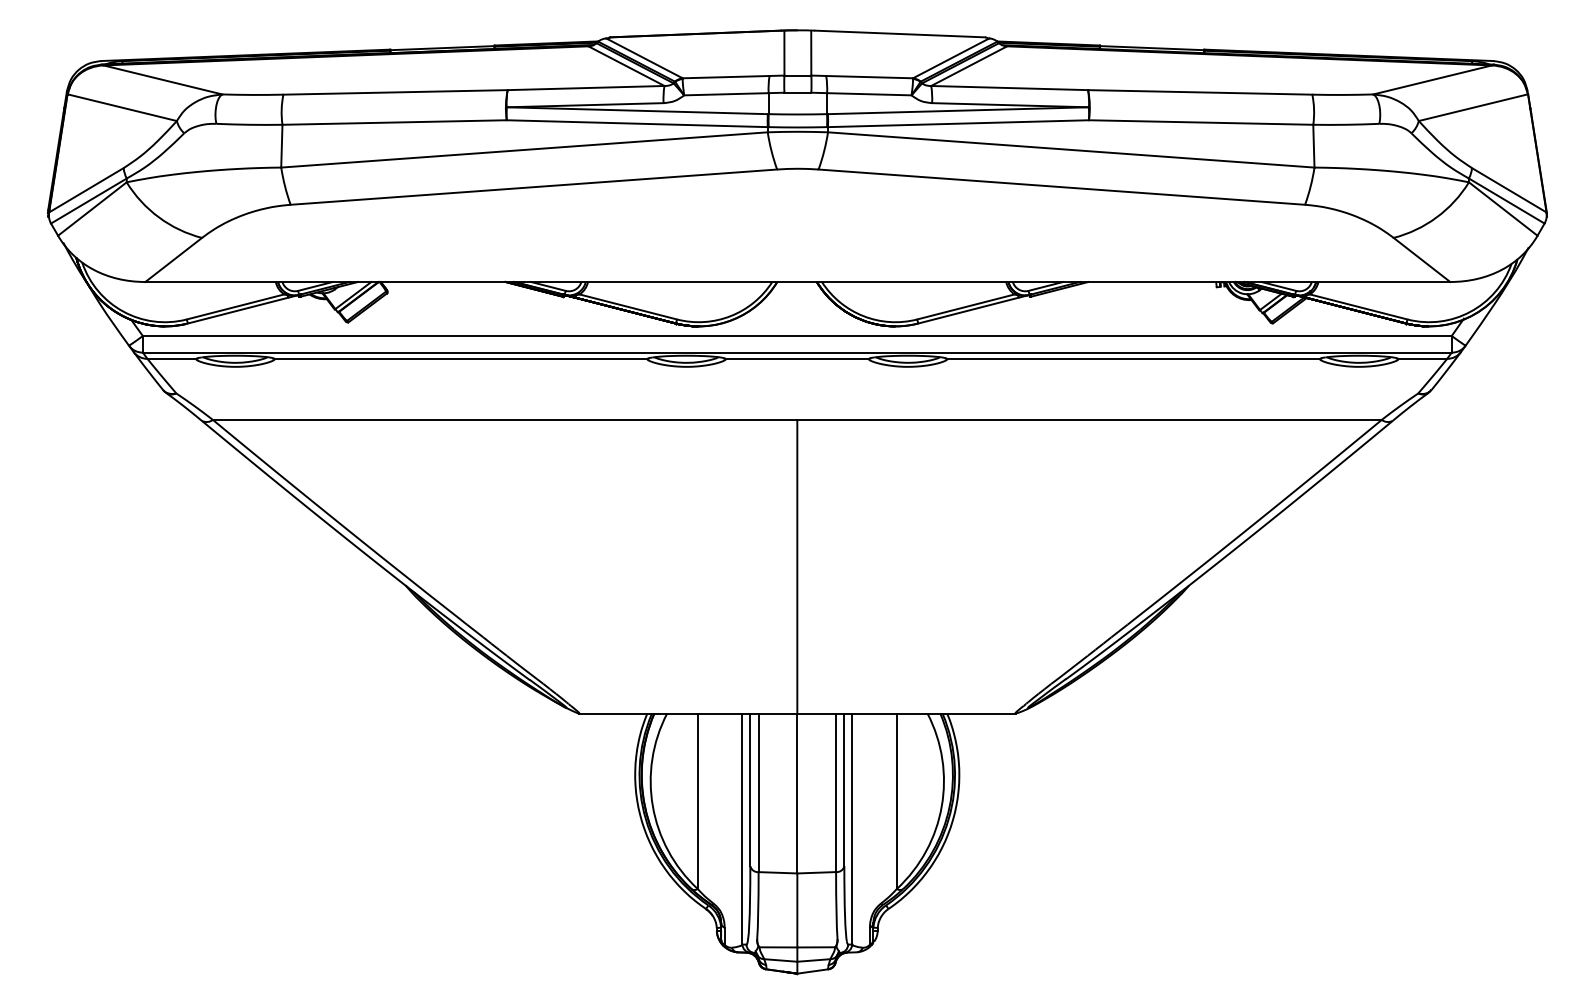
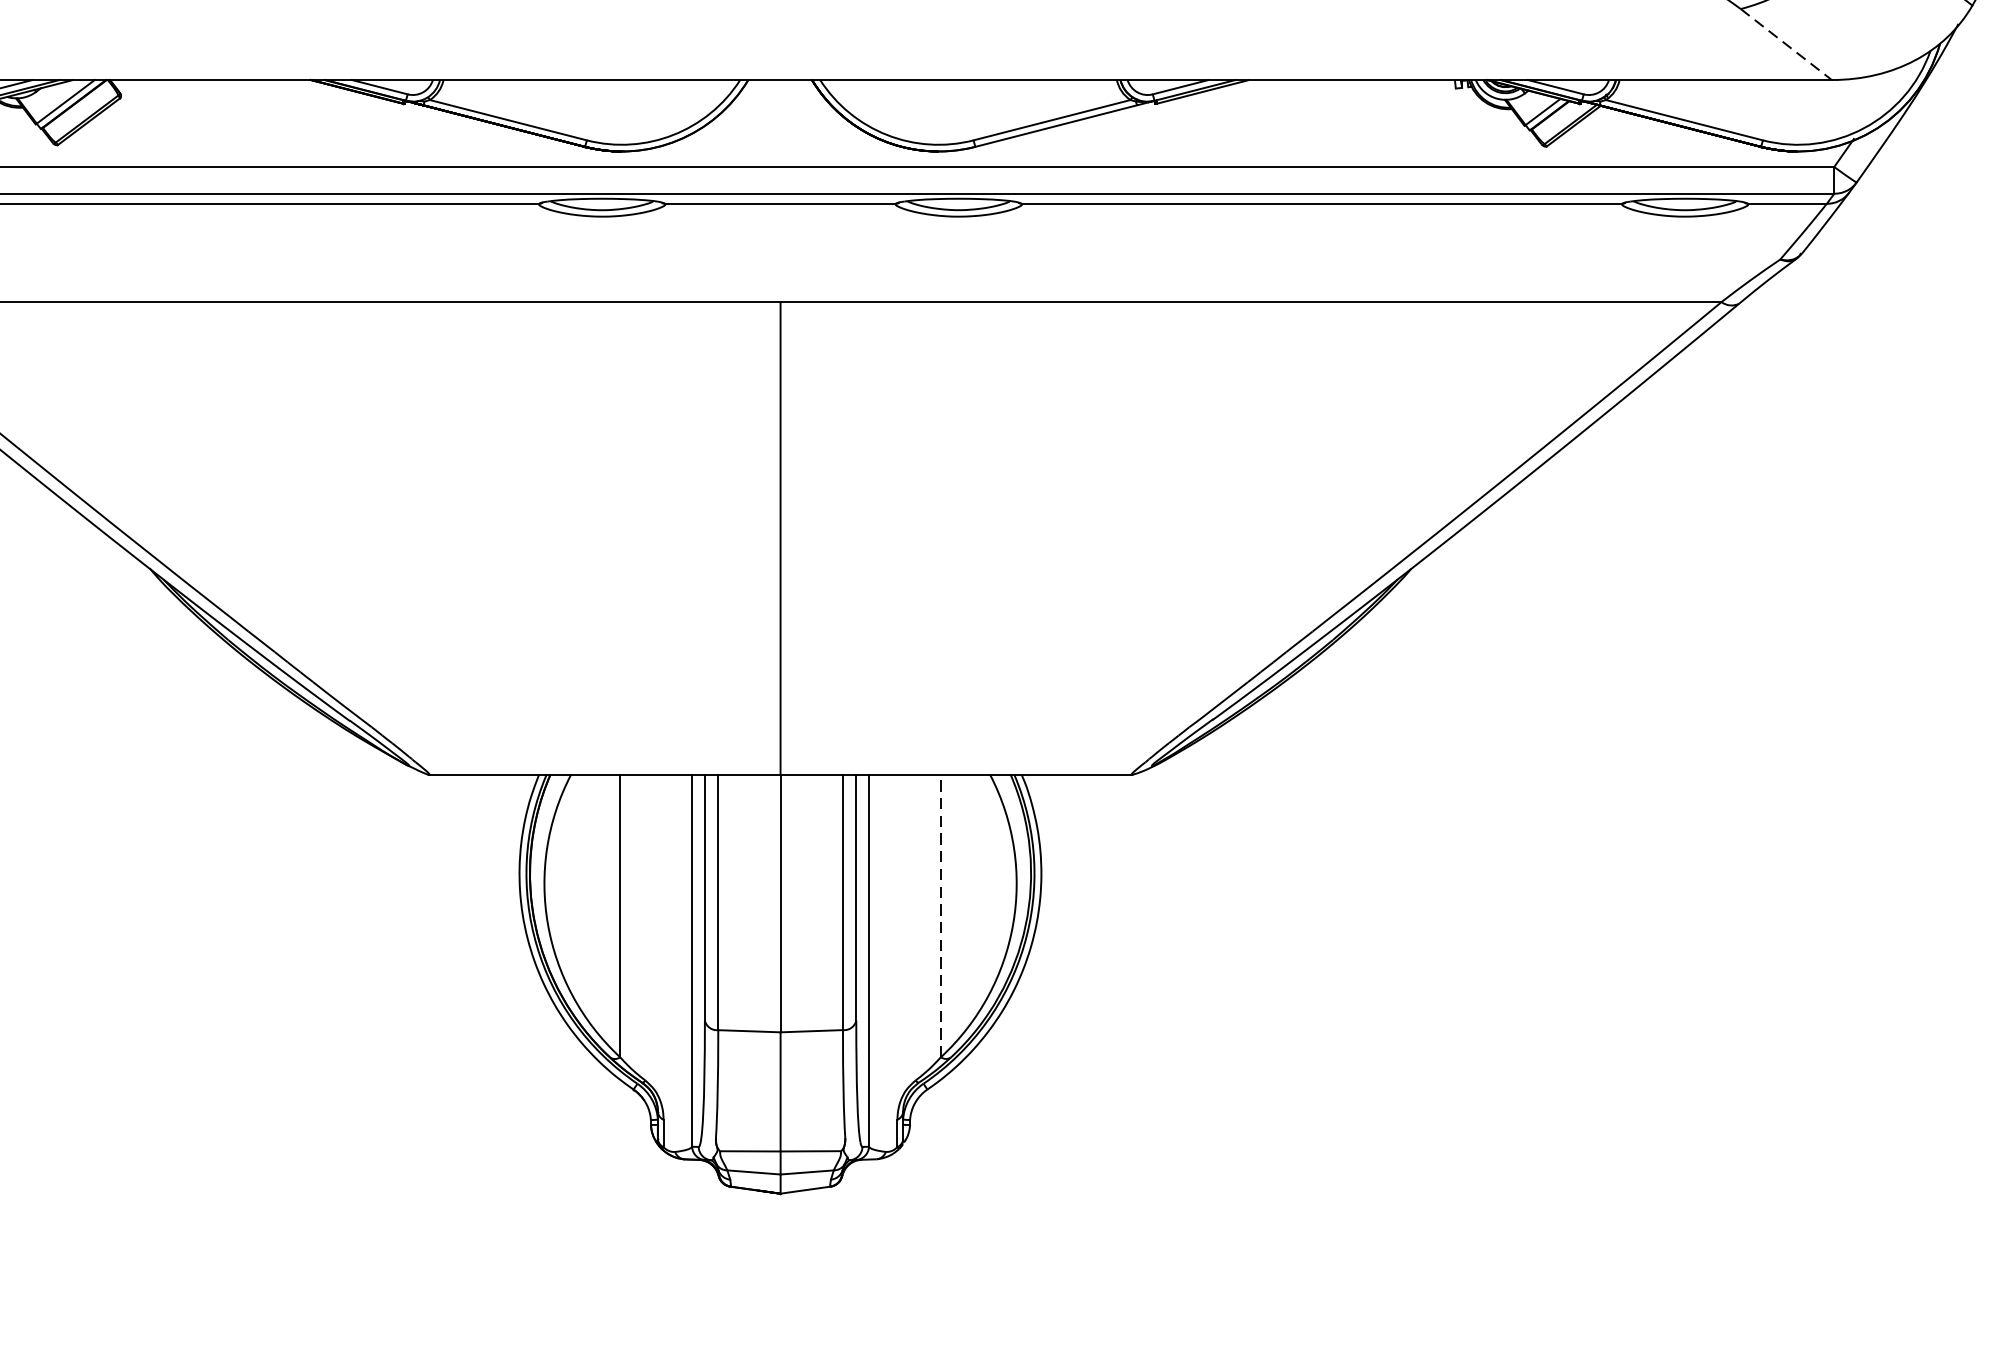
line: (1421, 259) -> (1785, 43), solid -> dashed
line: (896, 801) -> (940, 916), solid -> dashed

